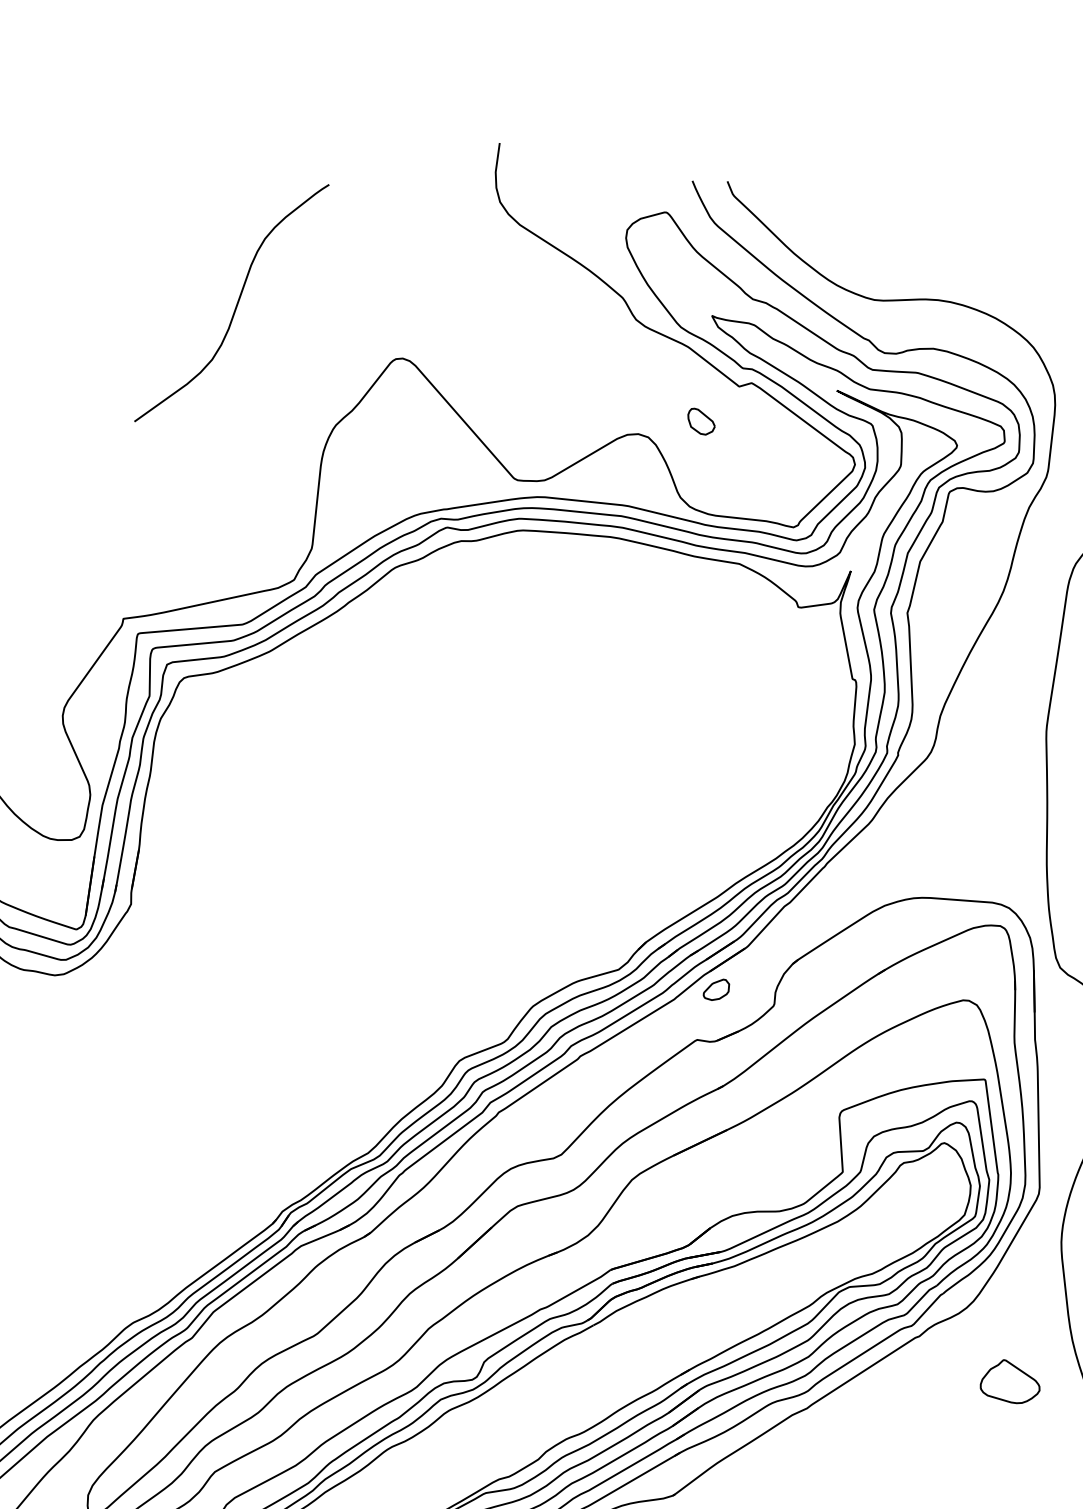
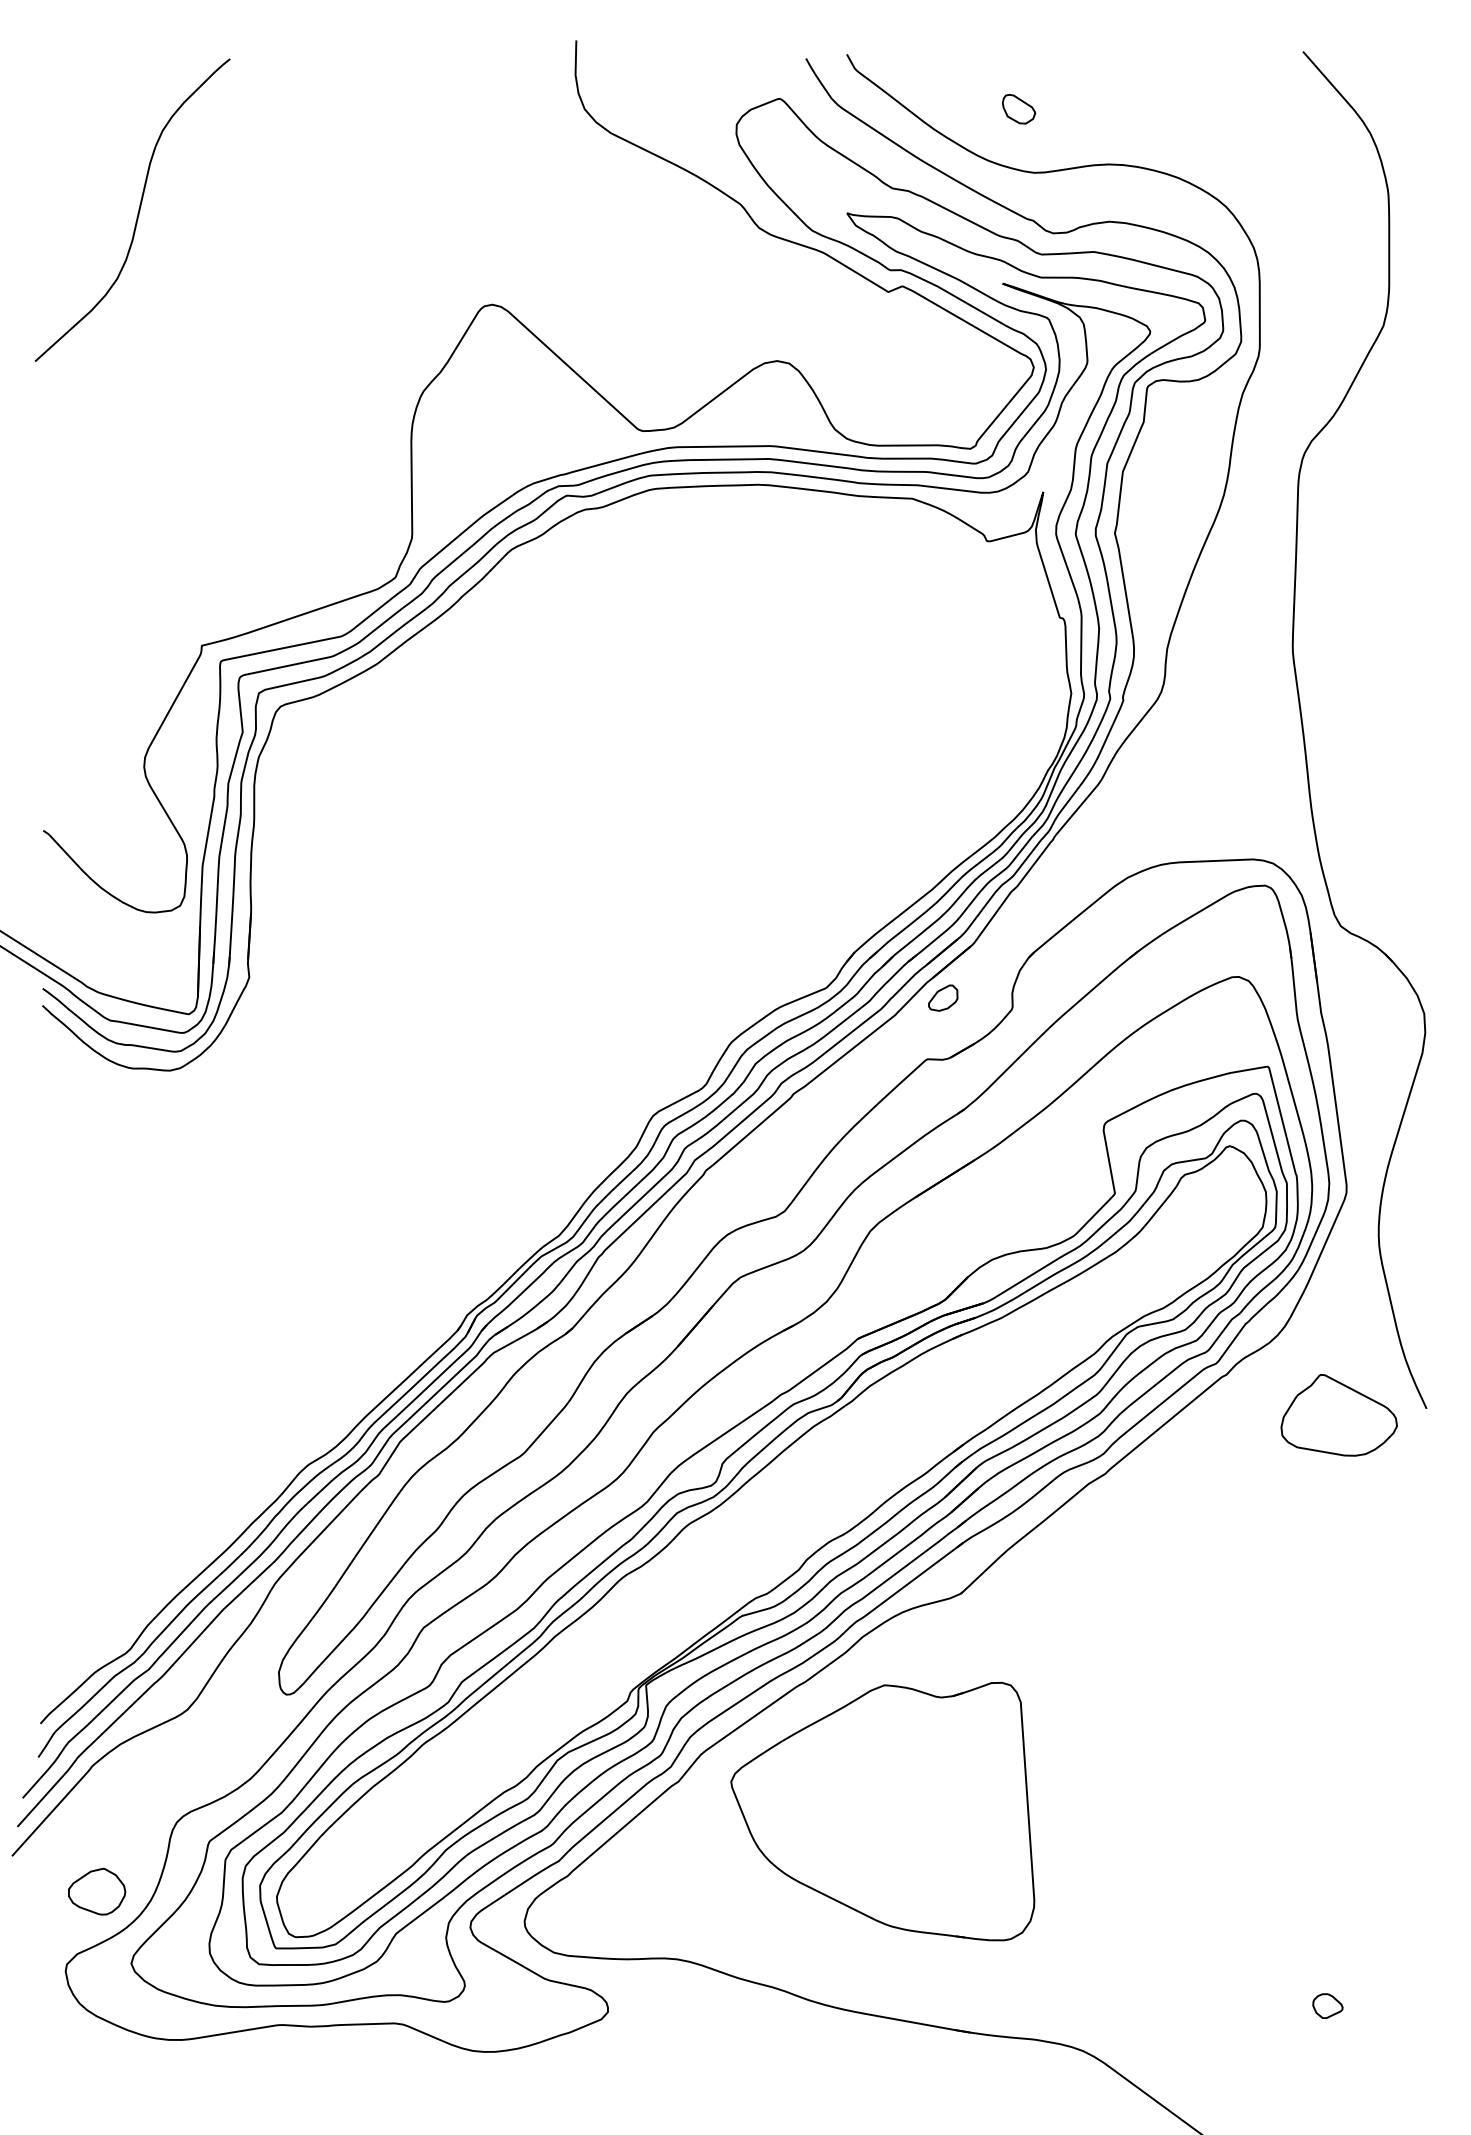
curve: (236, 303) -> (138, 209), moved
part: (700, 422) -> (1018, 109), moved
part: (1010, 1381) -> (1338, 1415), size x1.67

